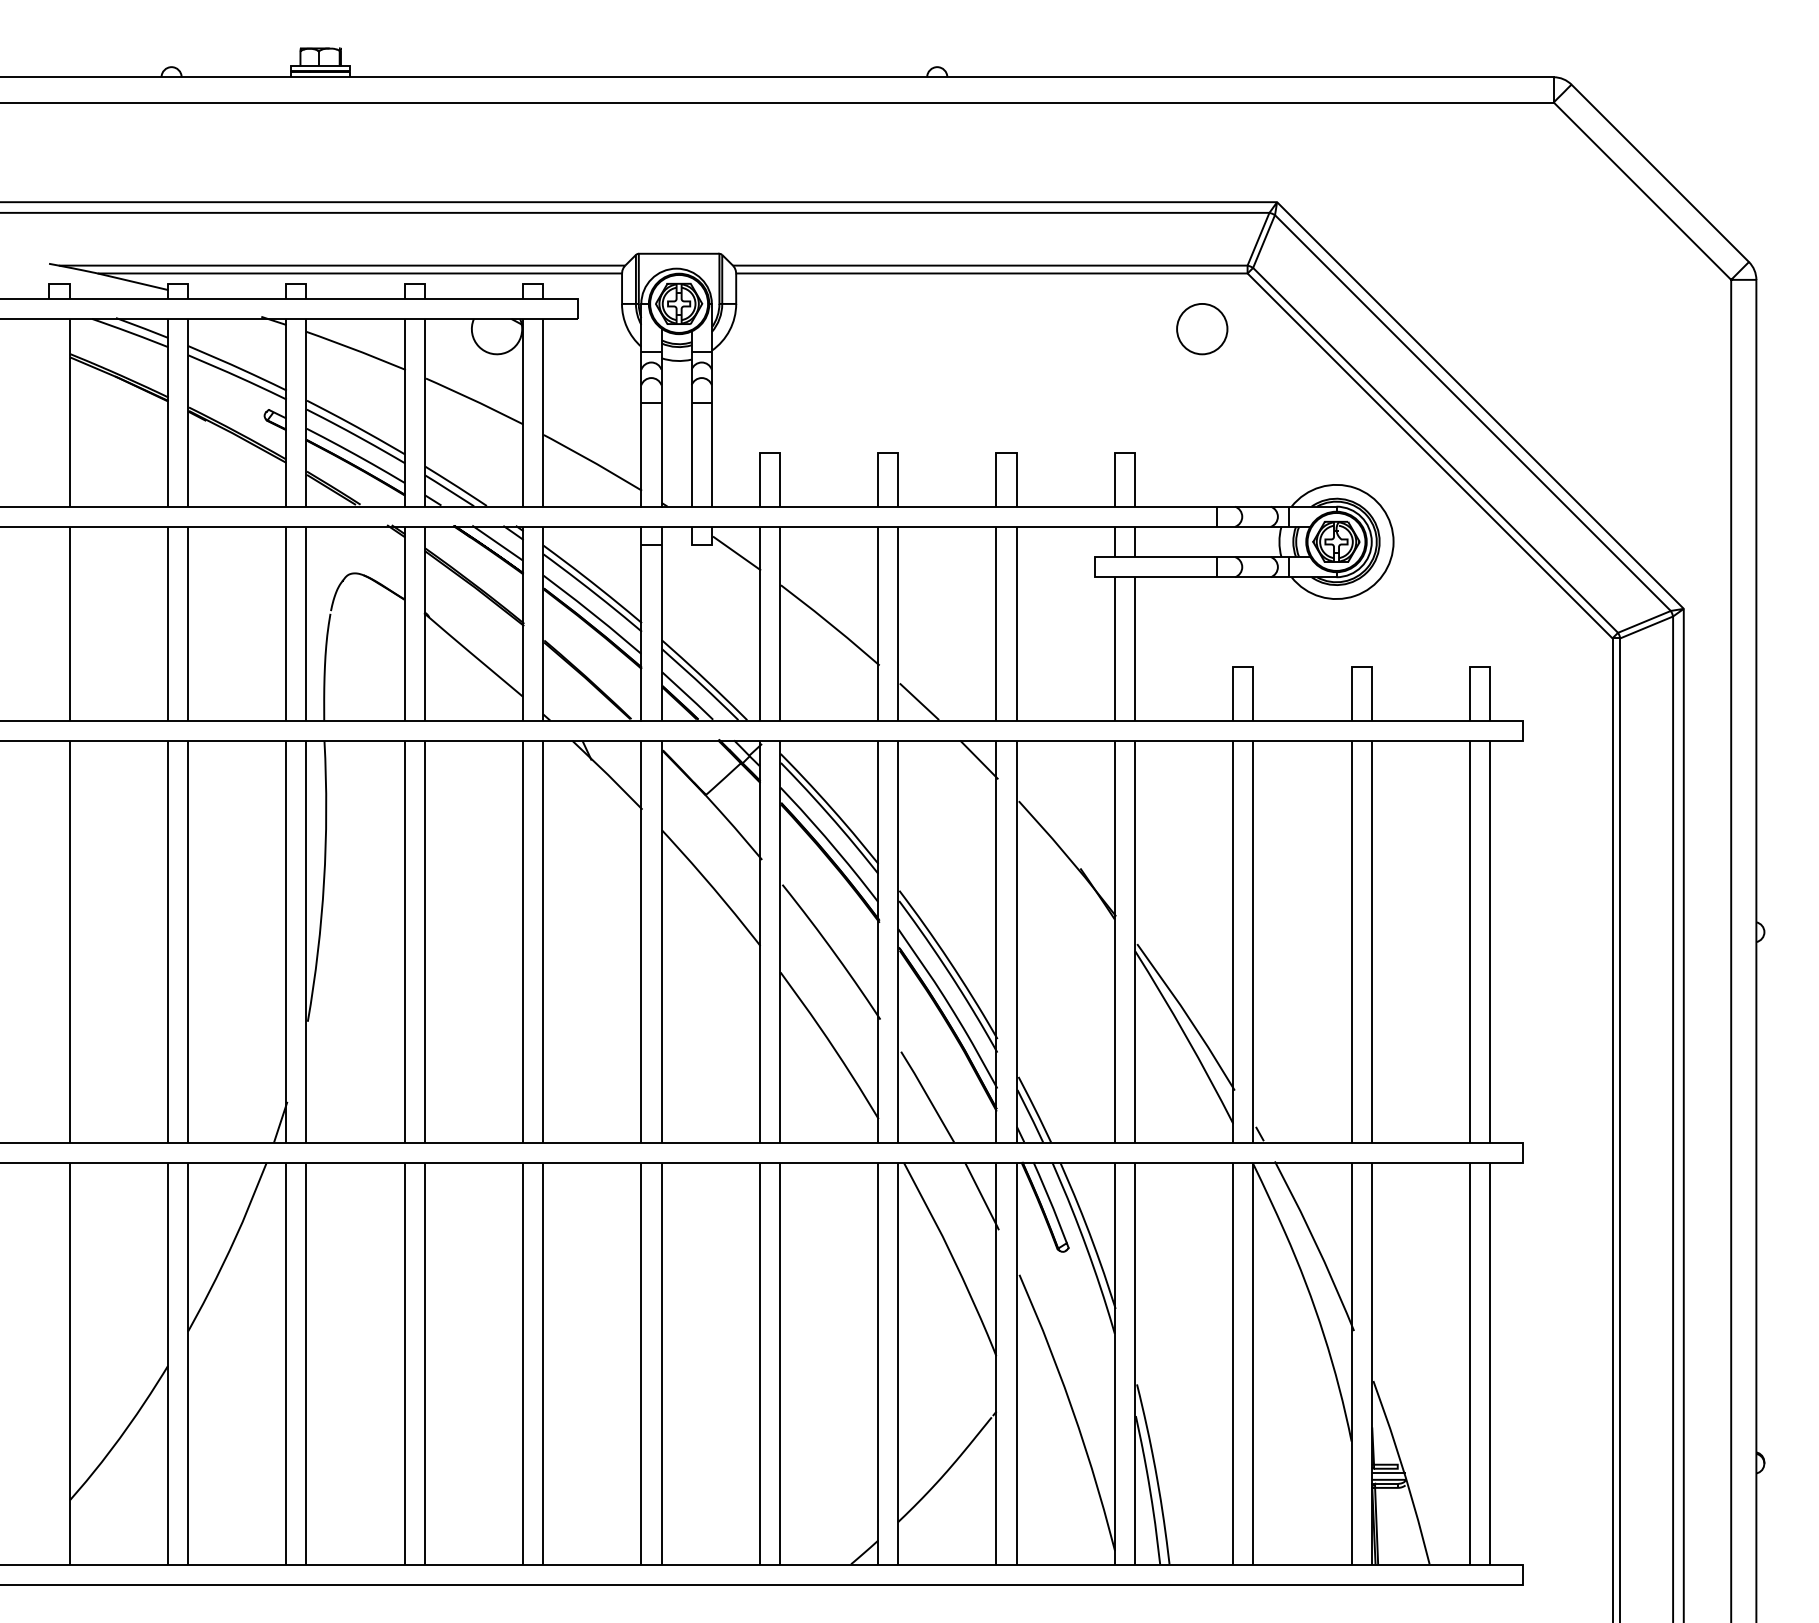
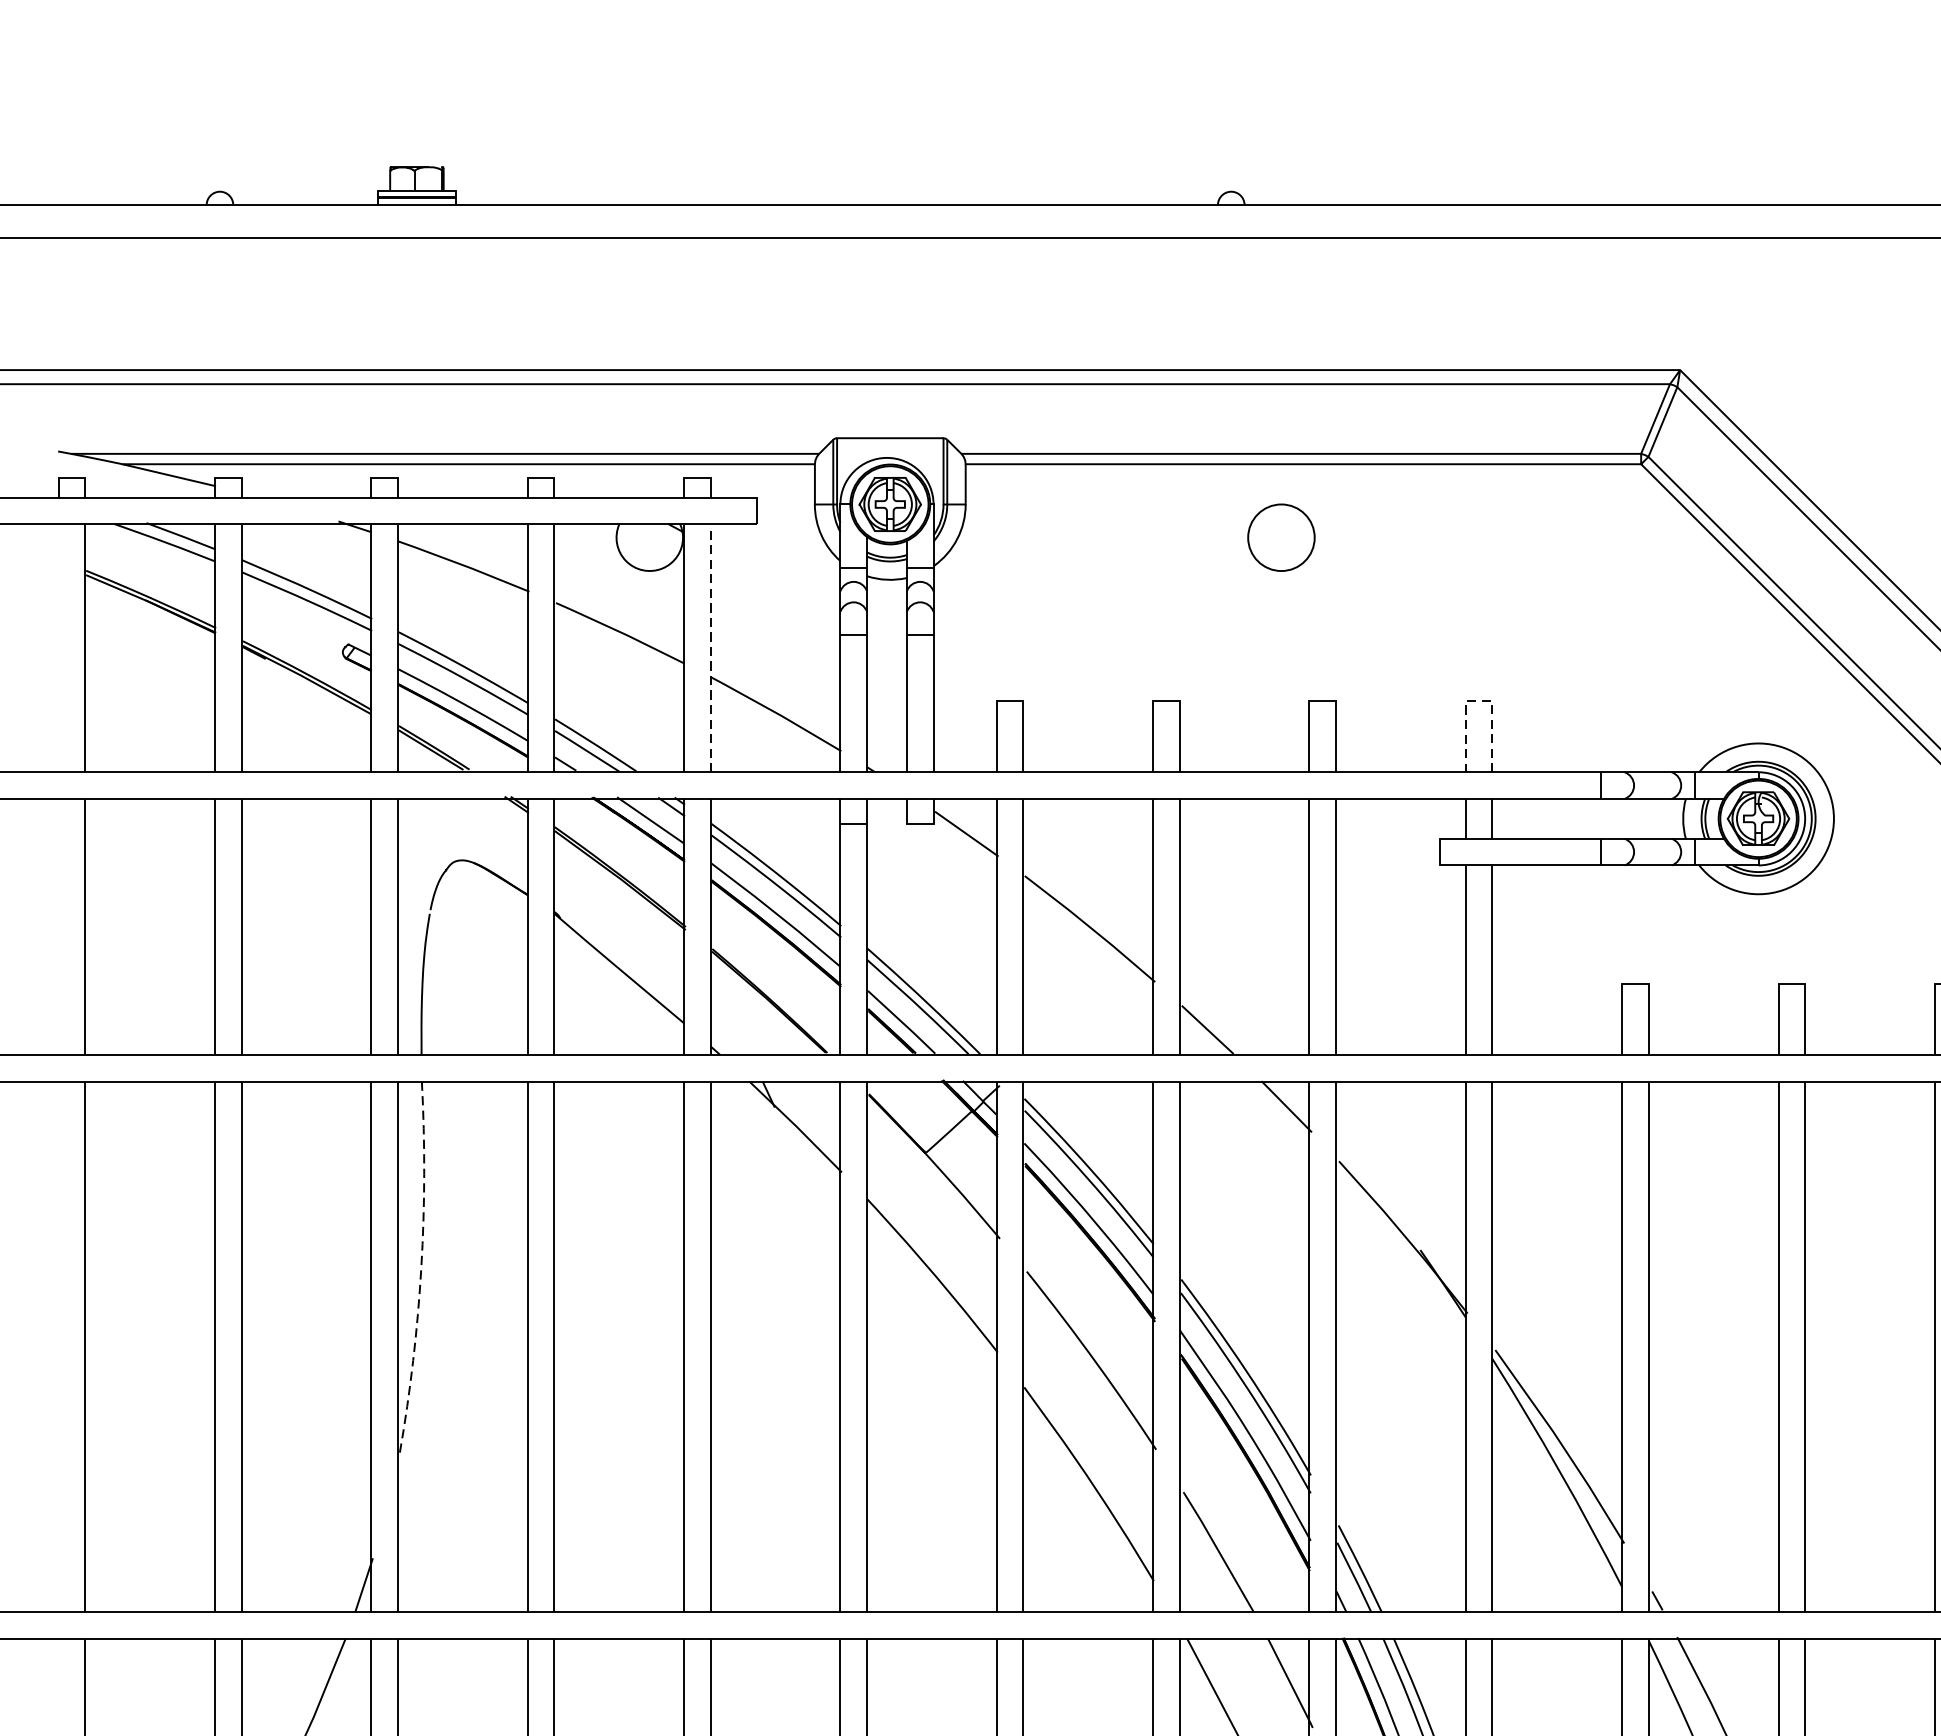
circle: (1202, 329) -> (1281, 538), moved
line: (543, 412) -> (711, 647), solid -> dashed
line: (1124, 453) -> (1478, 702), solid -> dashed
arc: (324, 881) -> (421, 1267), solid -> dashed

